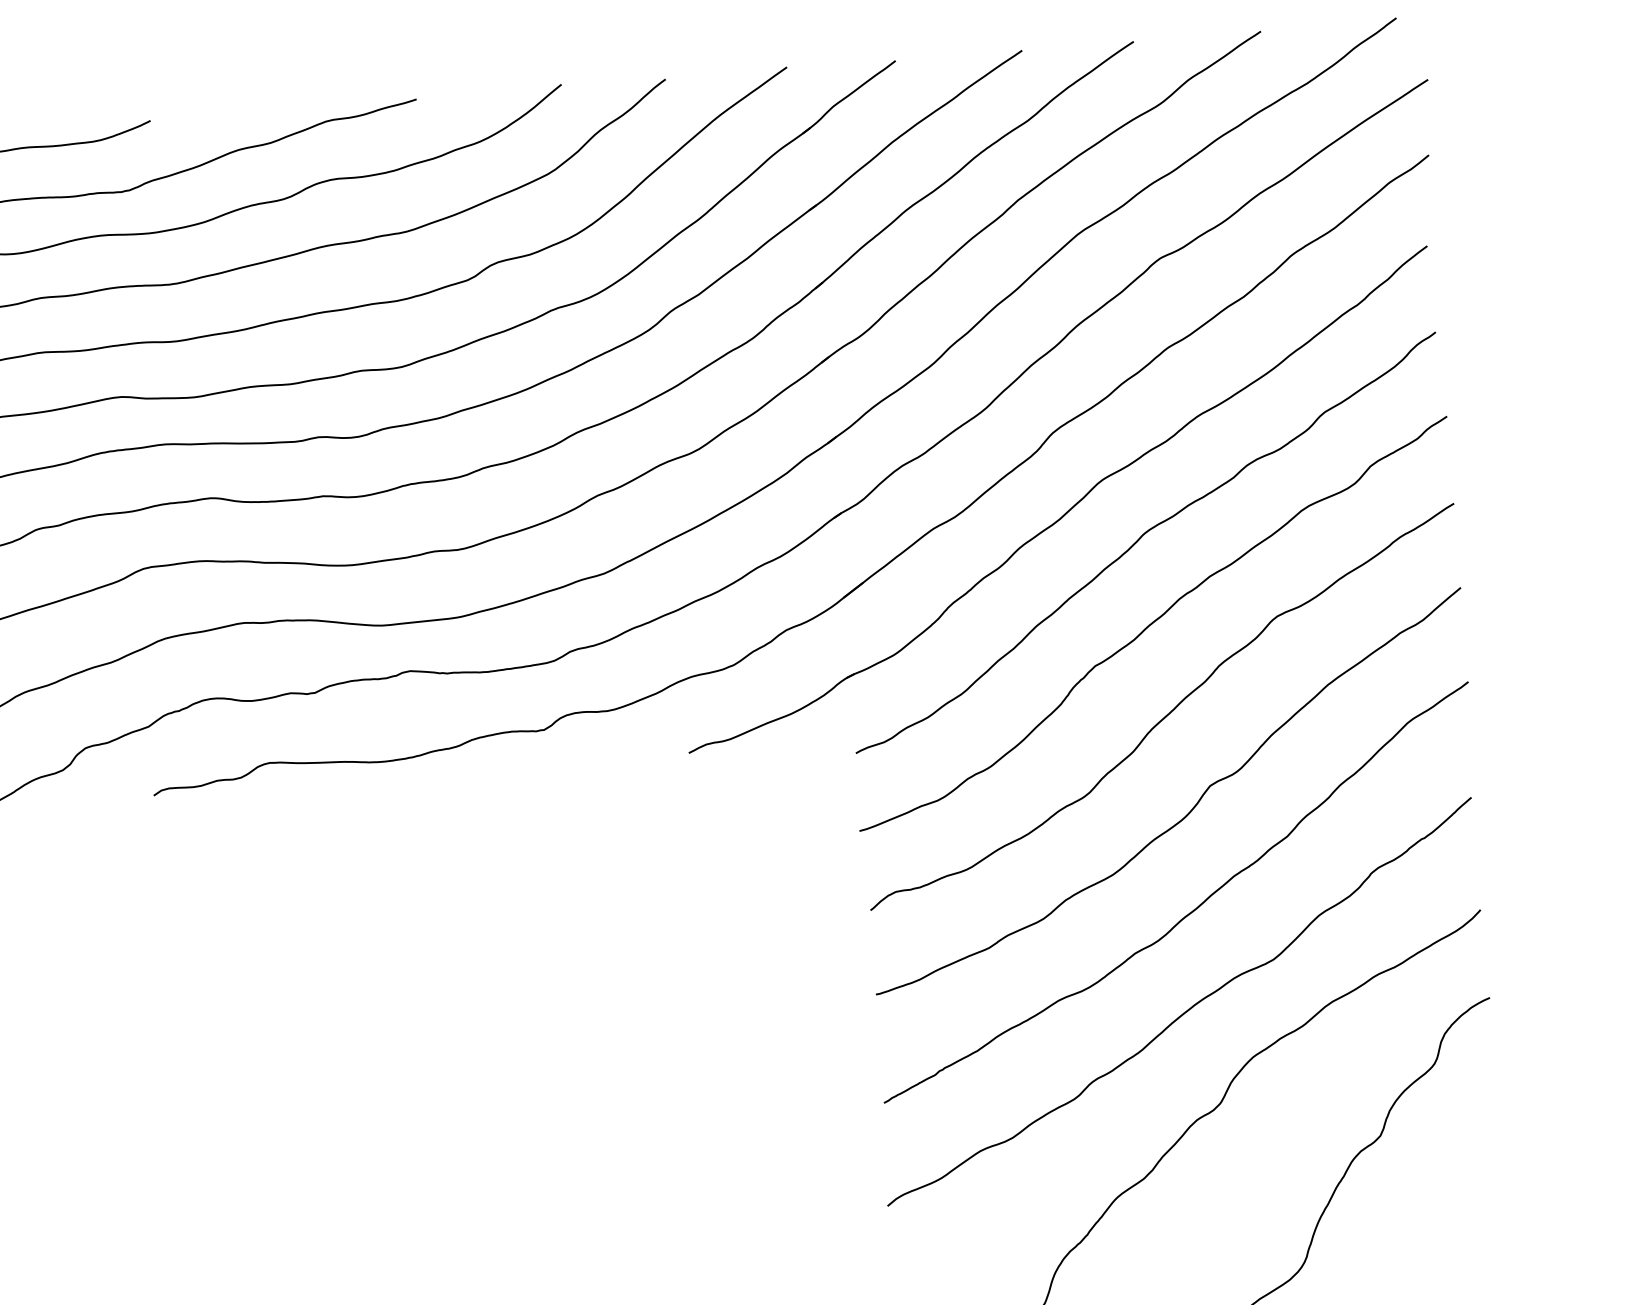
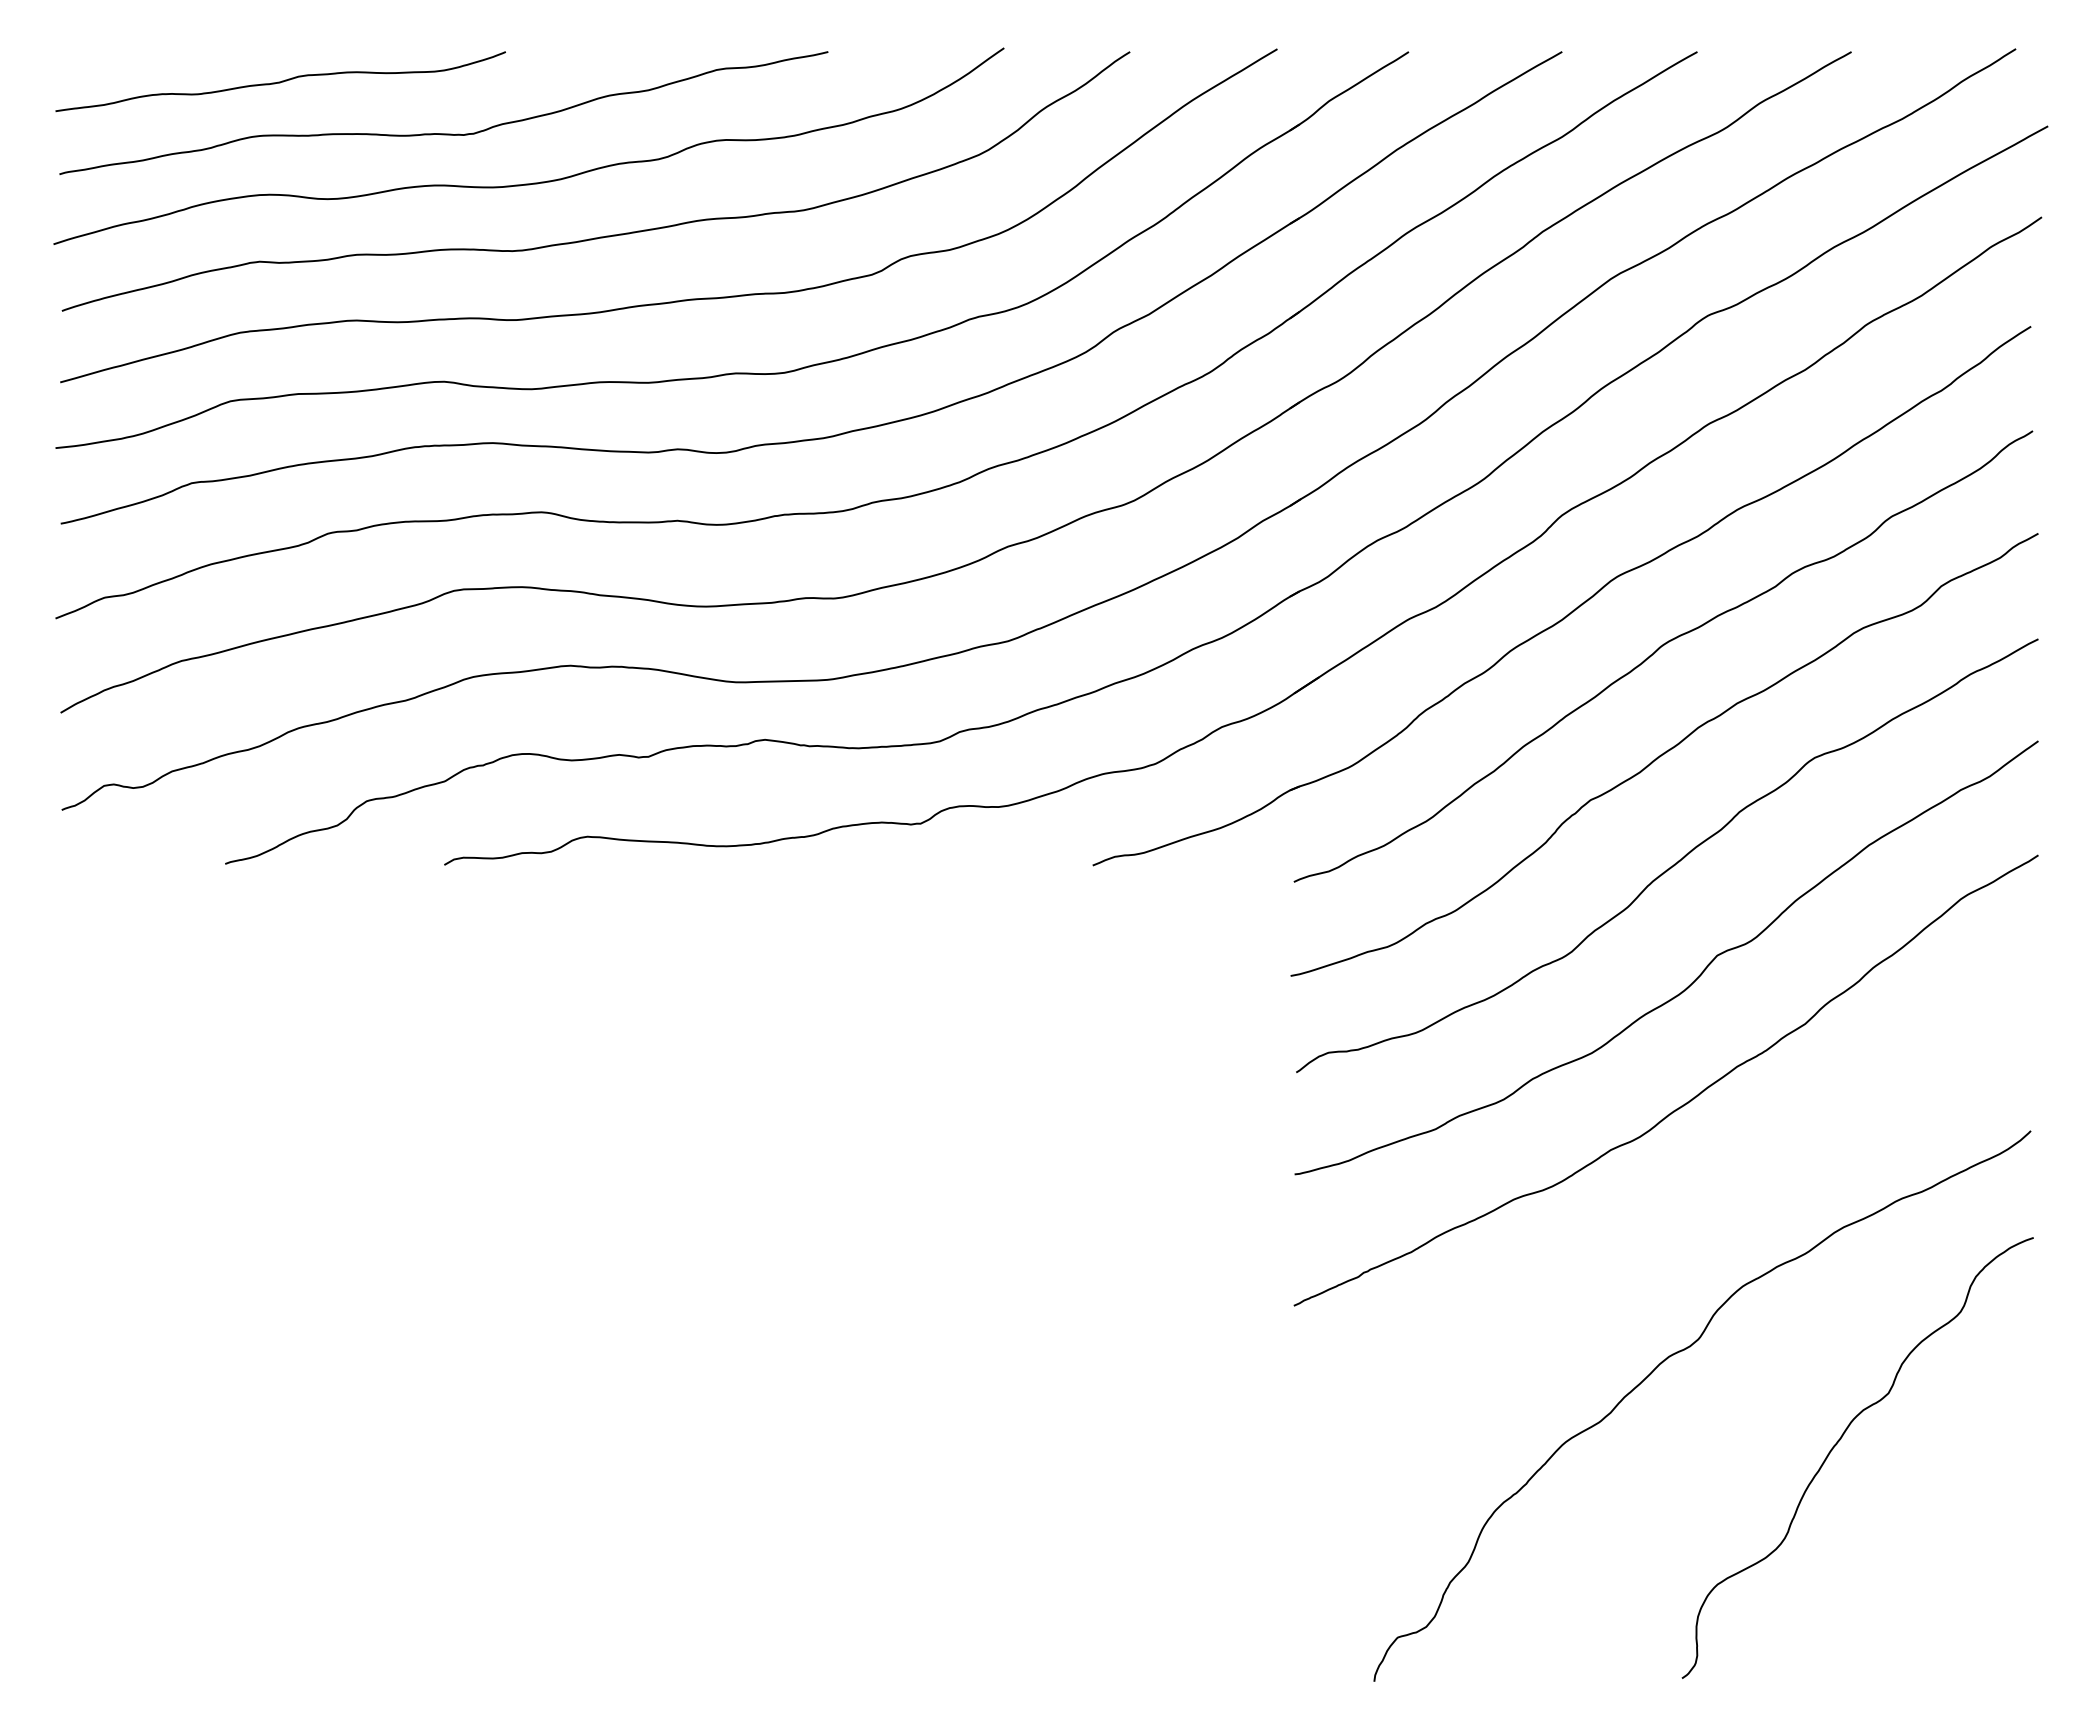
curve: (1185, 1011) -> (1665, 1224), removed

